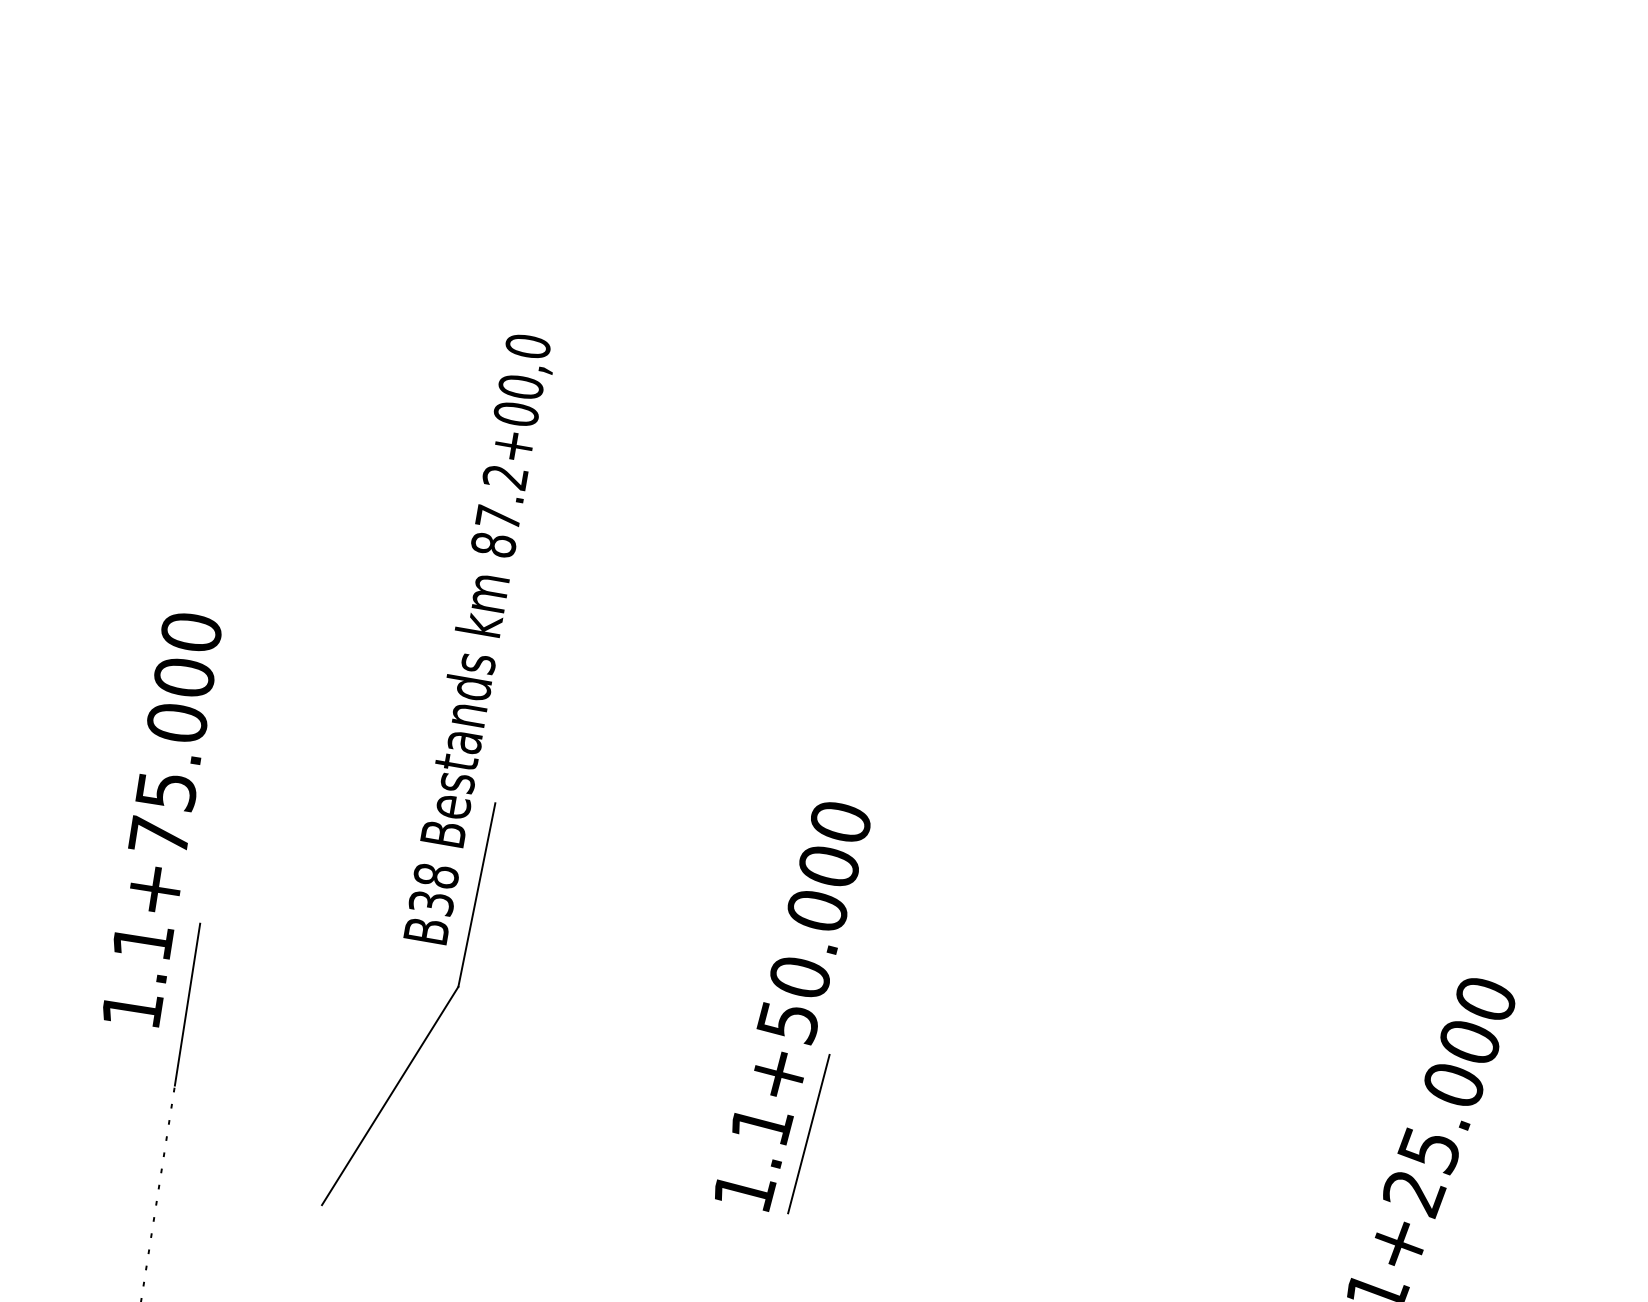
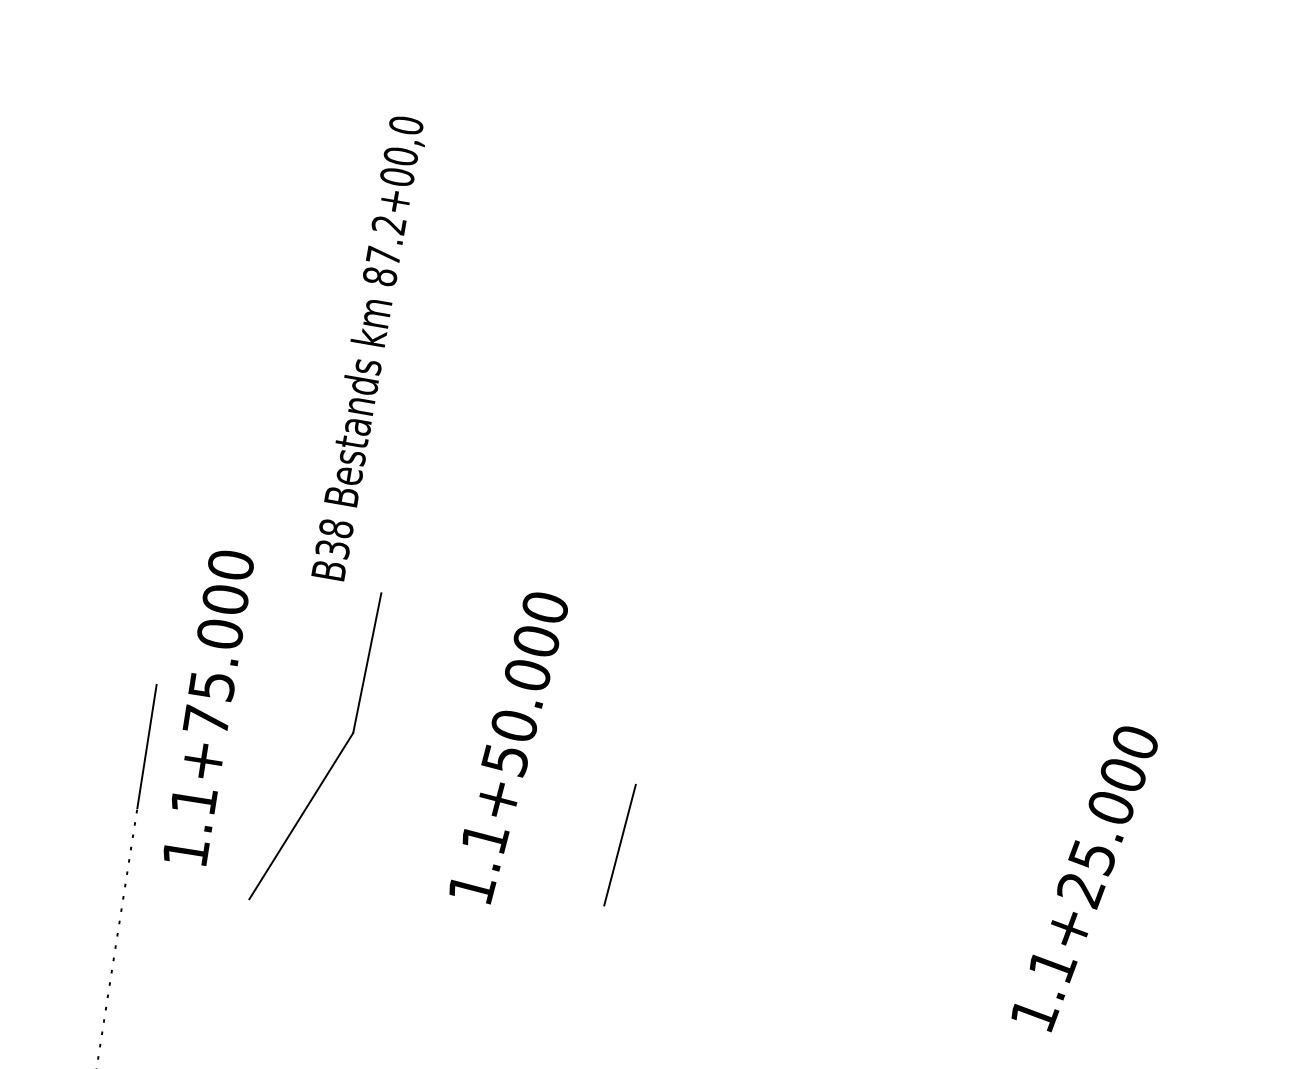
text: (477, 639) -> (367, 348), moved
text: (161, 819) -> (208, 707), moved
text: (792, 1007) -> (508, 748), moved

